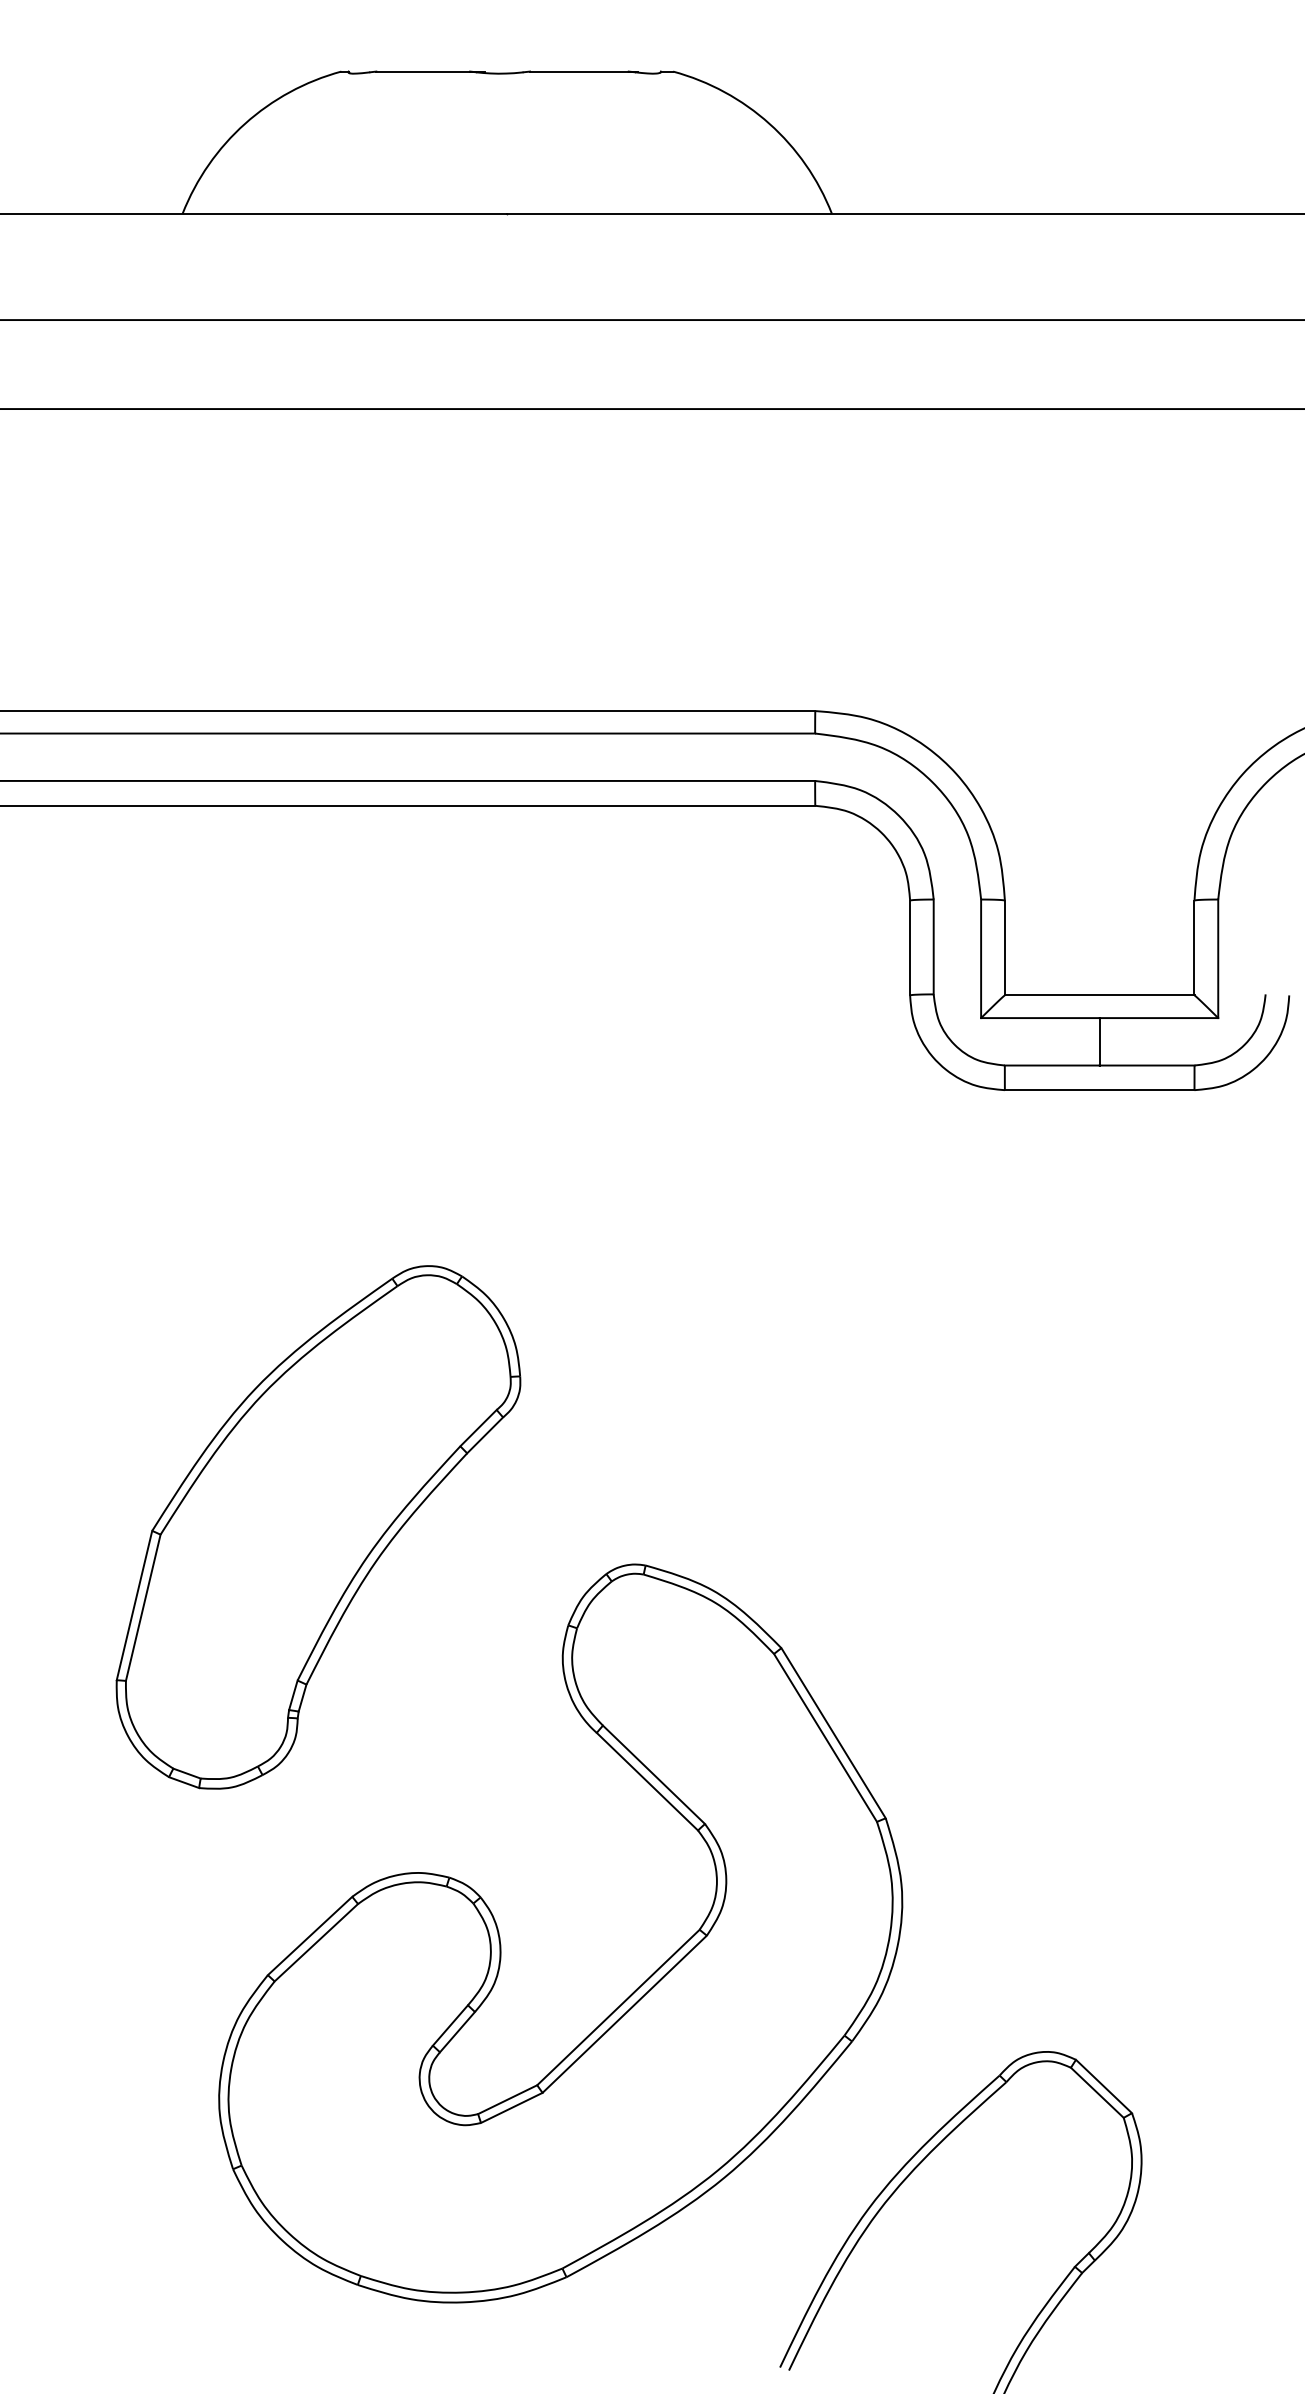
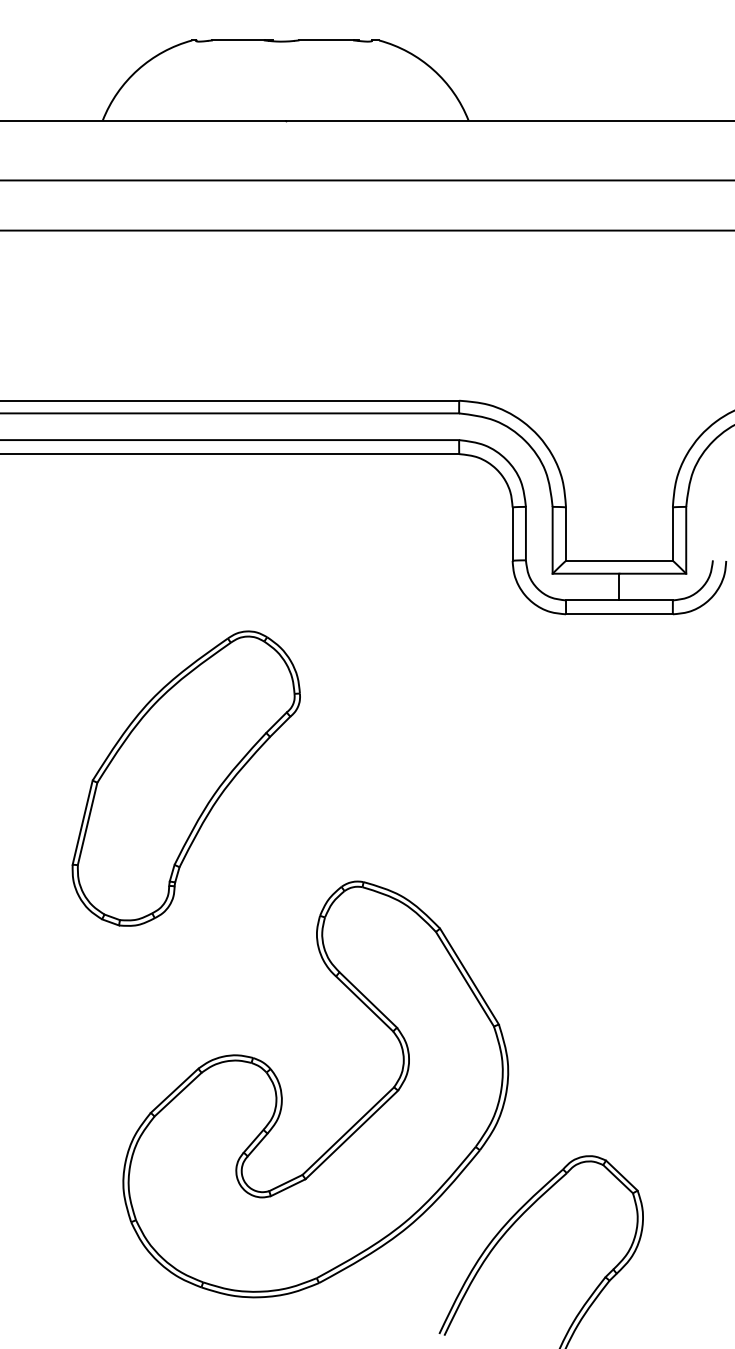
part: (317, 1527) -> (185, 778), moved

